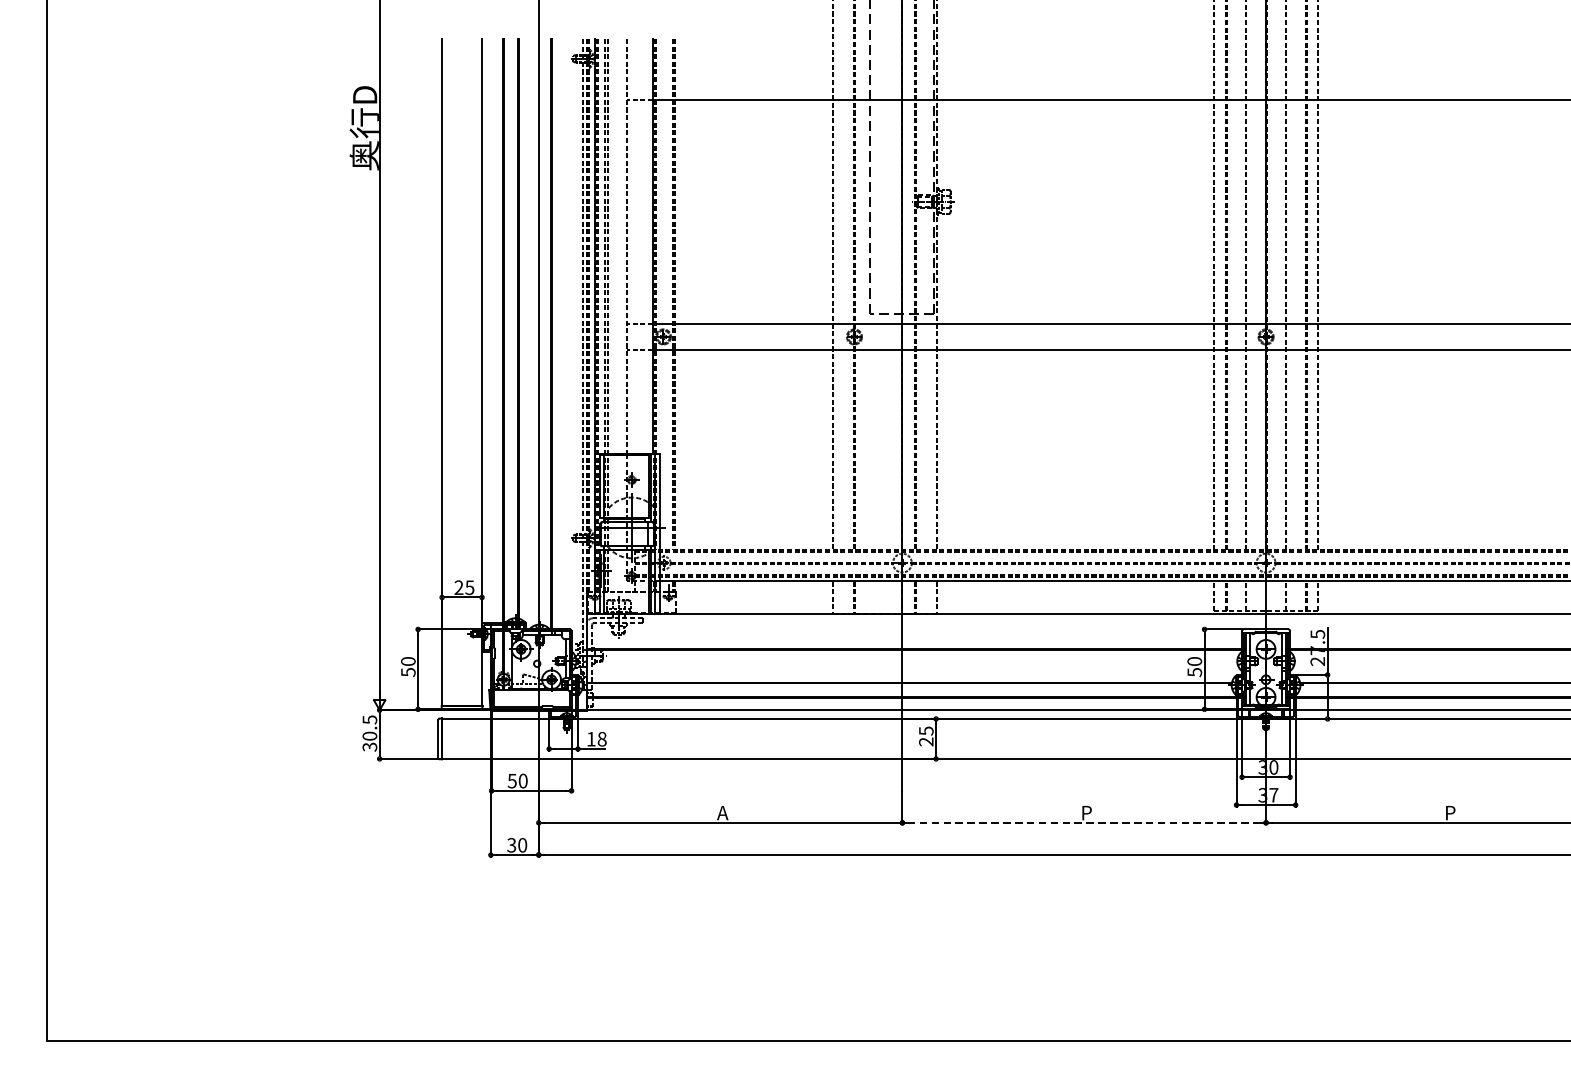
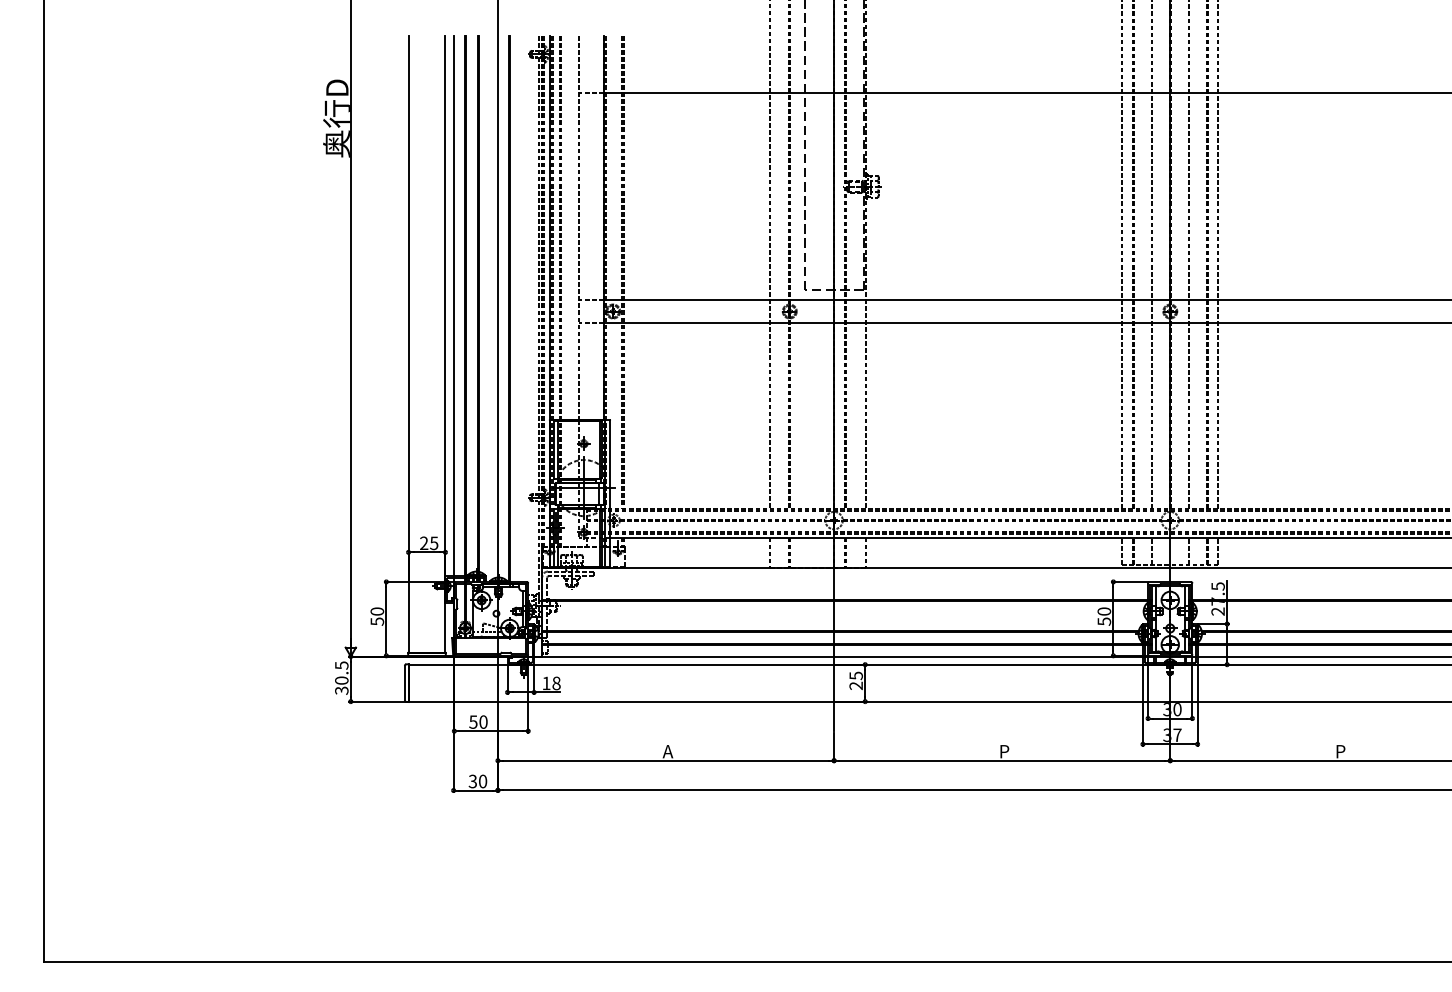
line: (490, 331) -> (453, 306), added
line: (1084, 822) -> (1002, 760), dashed -> solid

